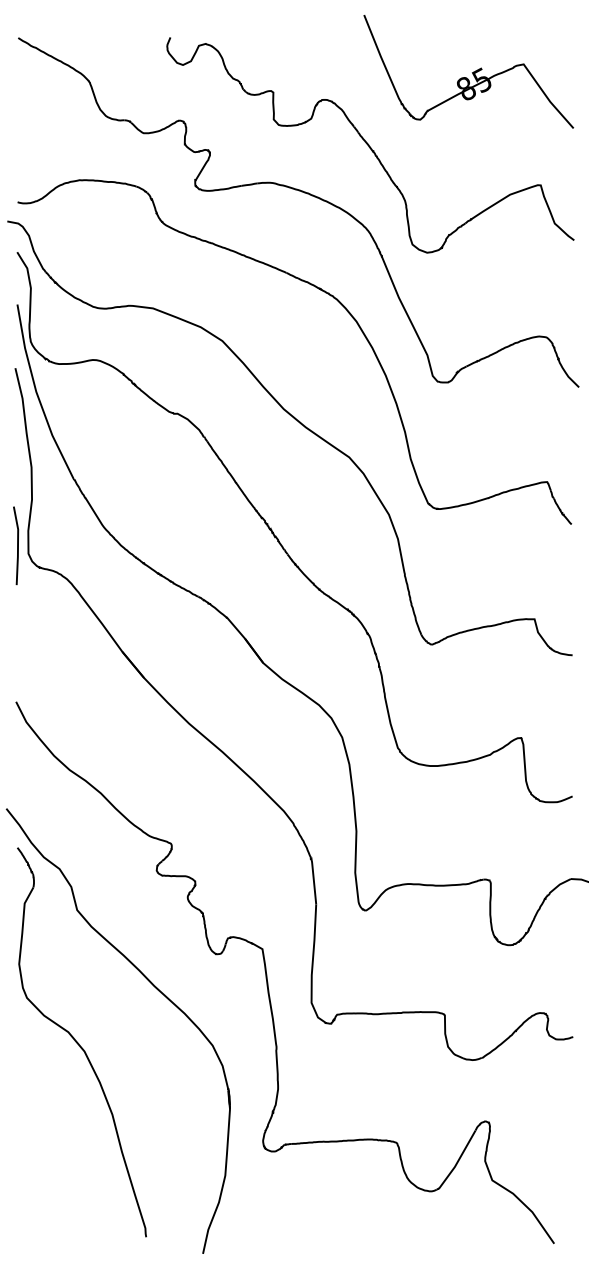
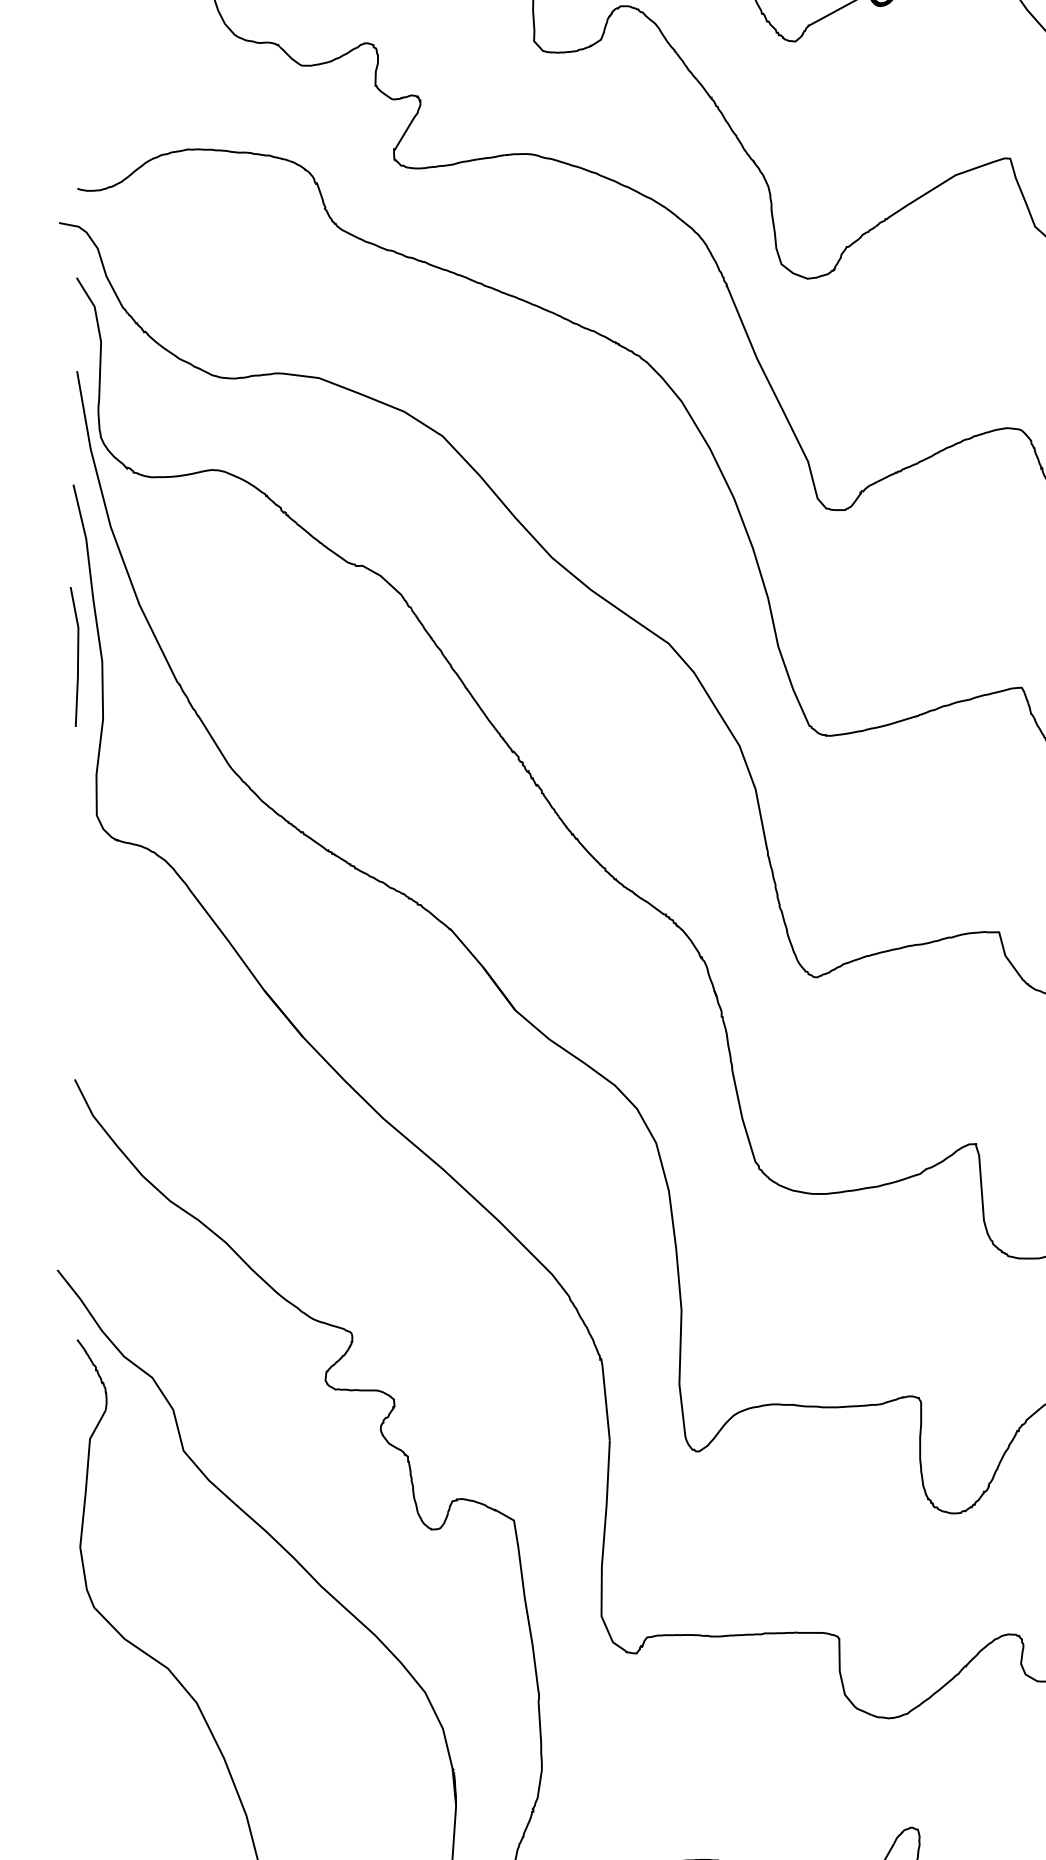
line: (17, 545) -> (77, 656), moved

